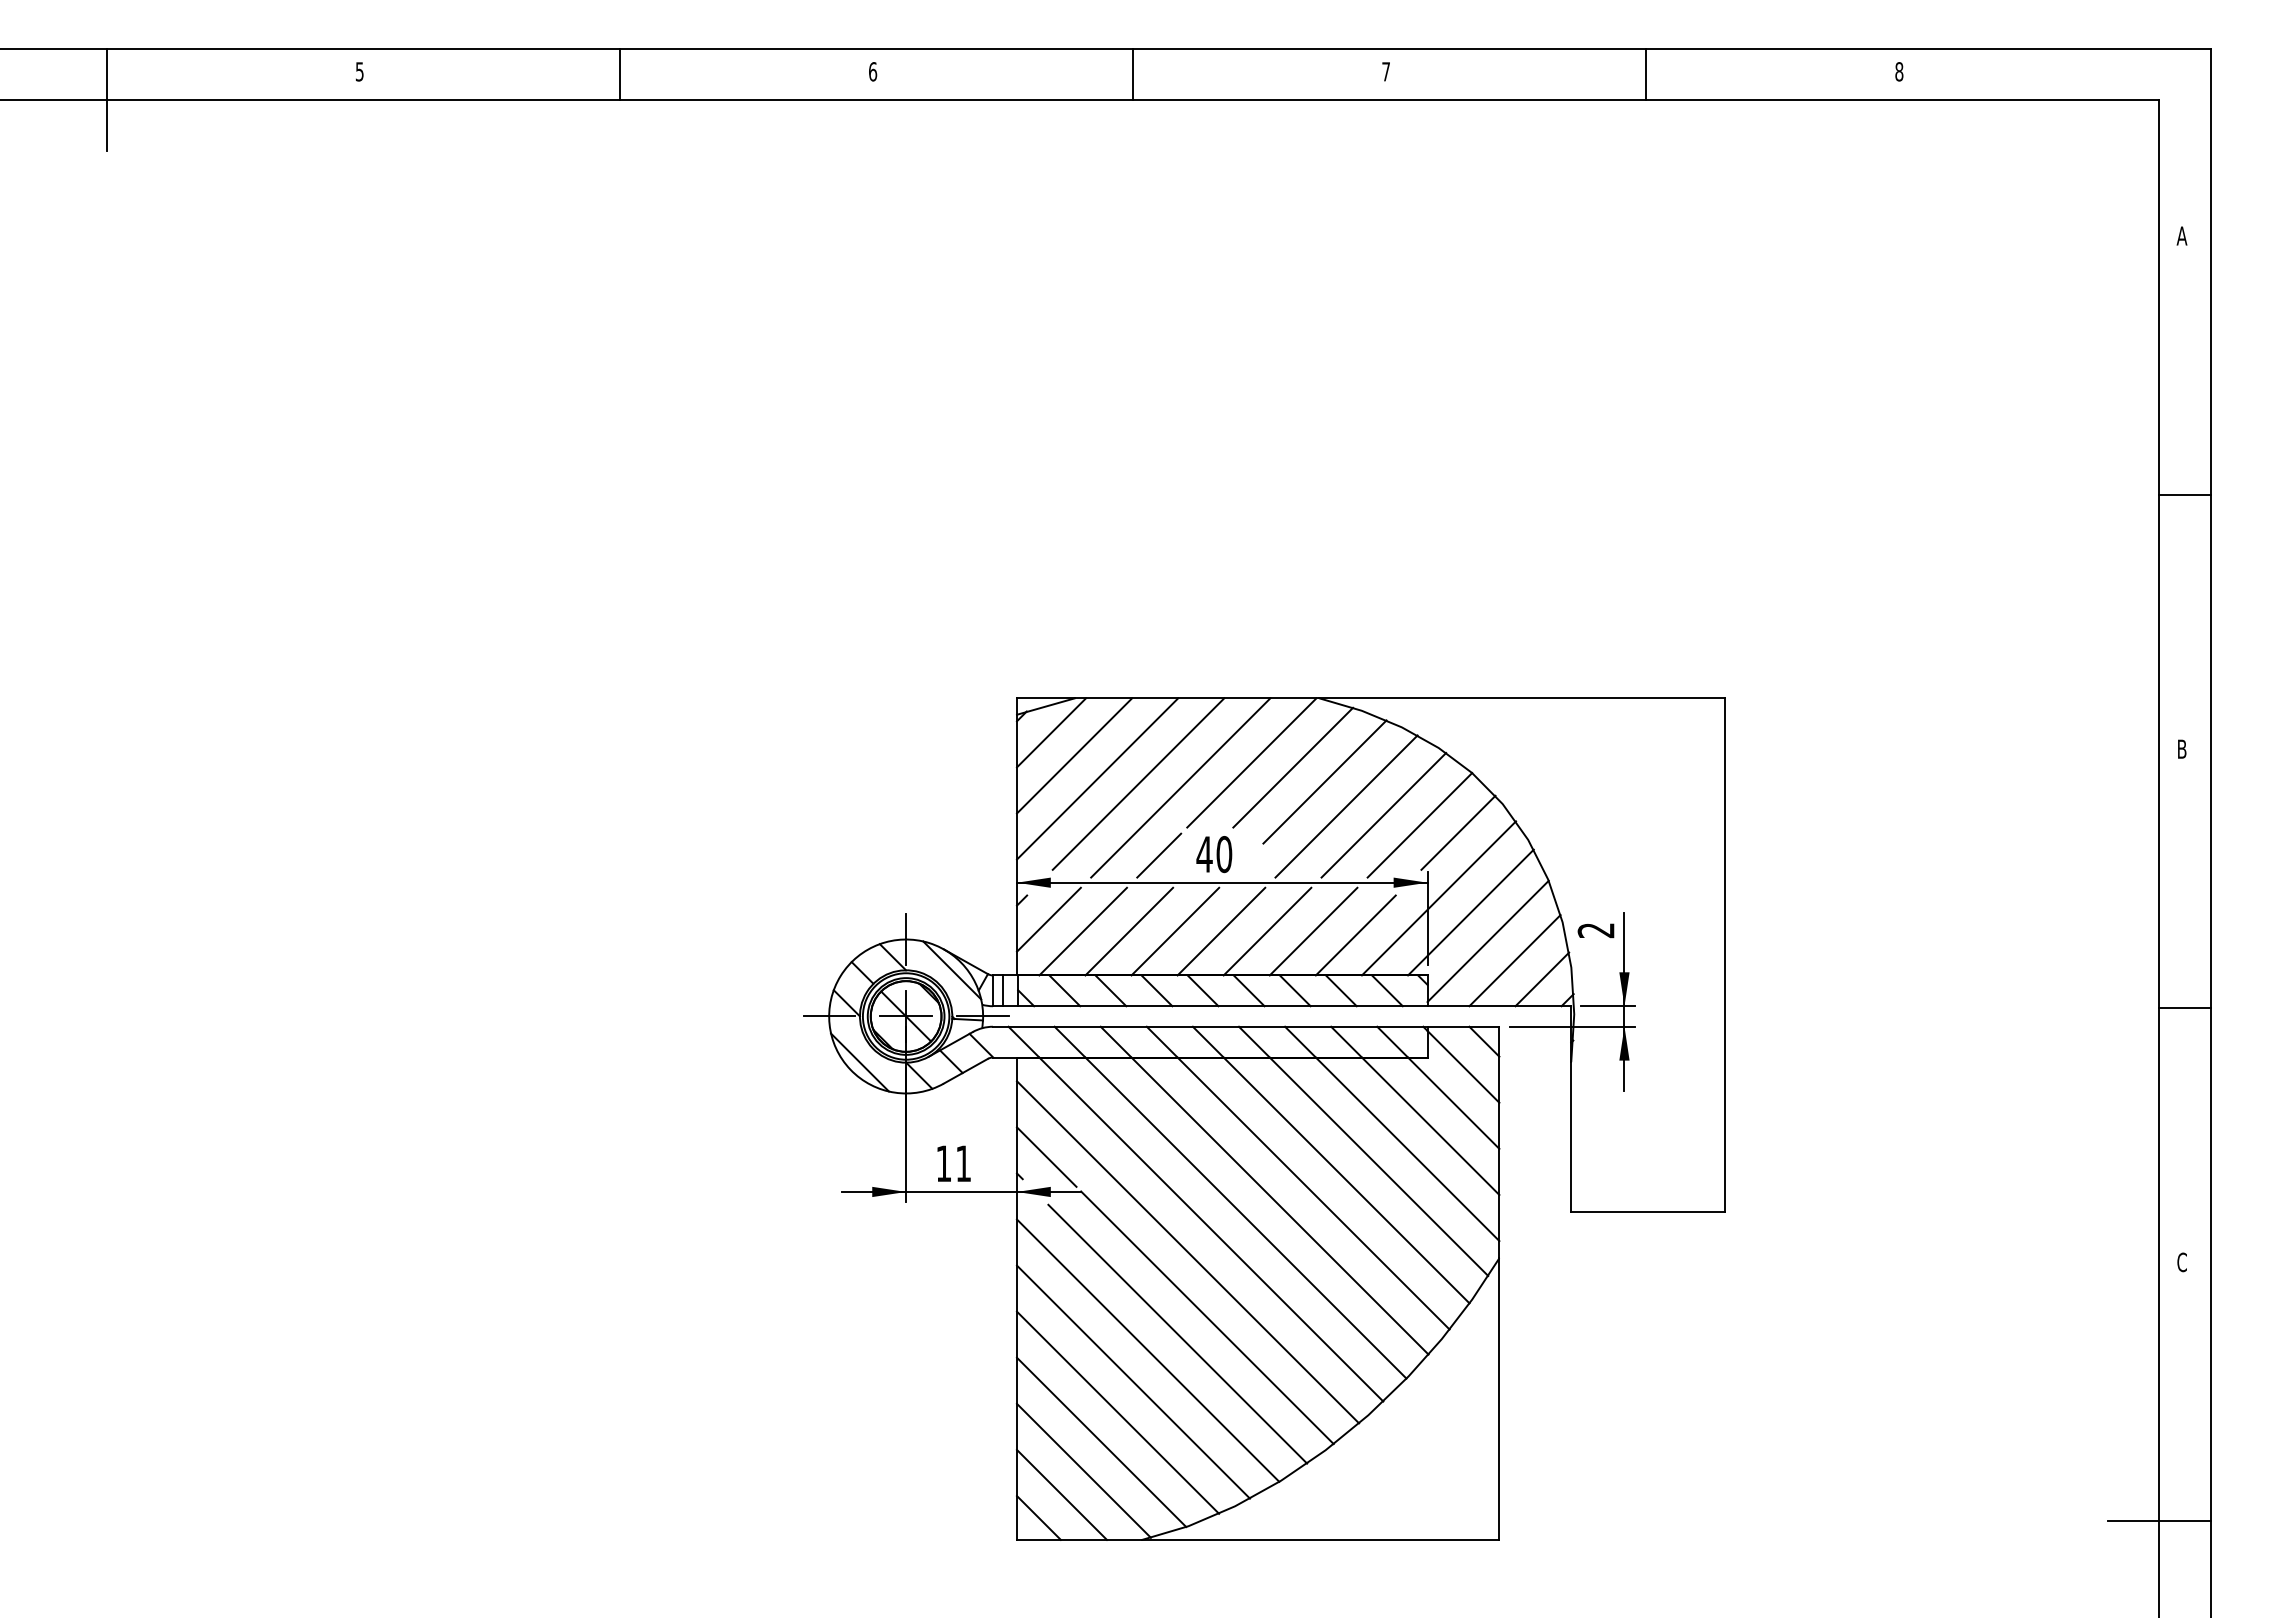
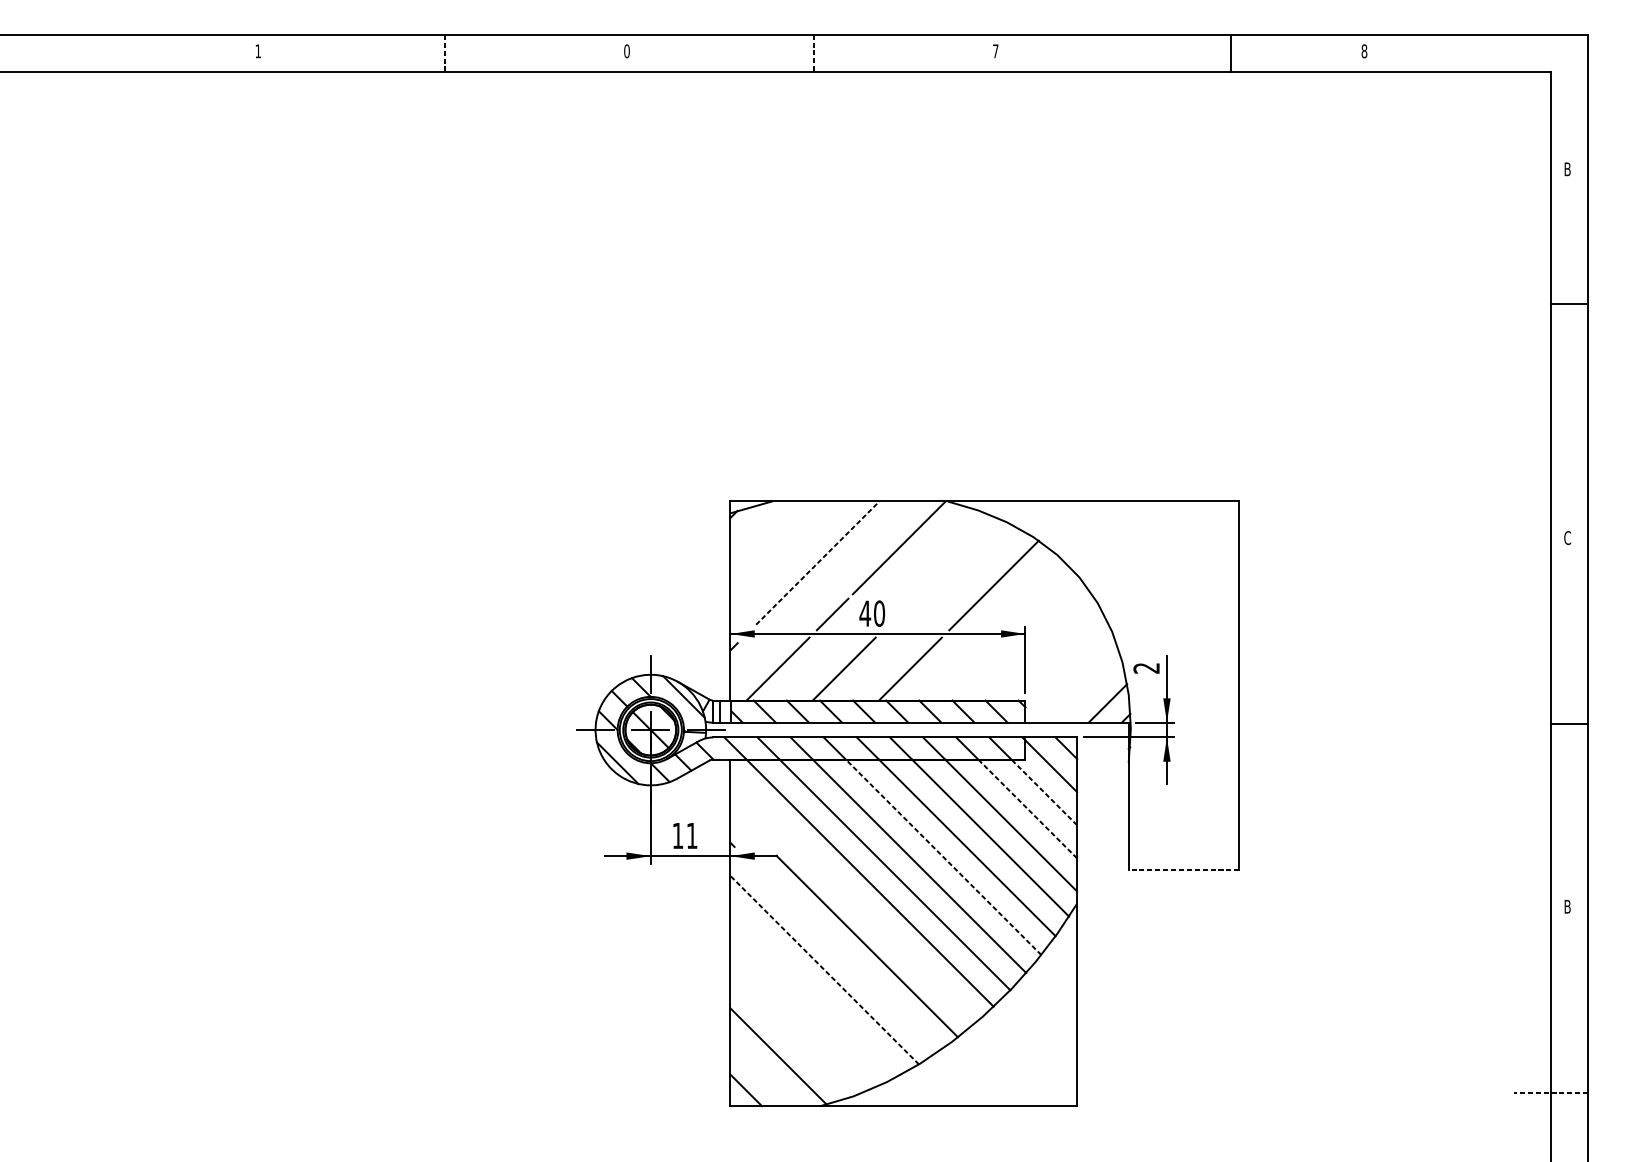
text: (359, 71) -> (258, 51), 5 -> 1
text: (873, 71) -> (627, 51), 6 -> 0
line: (1646, 73) -> (1230, 52), moved
line: (619, 74) -> (444, 53), solid -> dashed
line: (1132, 74) -> (813, 53), solid -> dashed
line: (106, 99) -> (76, 71), removed
text: (2181, 235) -> (1567, 168), A -> B
line: (2184, 495) -> (1569, 304), moved
line: (1051, 732) -> (755, 526), removed
text: (2181, 748) -> (1567, 537), B -> C
line: (1074, 755) -> (771, 542), removed
line: (1293, 767) -> (929, 551), removed
line: (1097, 778) -> (788, 559), removed
line: (1324, 781) -> (951, 561), removed
line: (1138, 783) -> (817, 562), solid -> dashed
line: (1180, 787) -> (847, 565), removed
line: (1346, 806) -> (967, 579), removed
line: (1419, 825) -> (1019, 592), removed
line: (1458, 832) -> (1047, 597), removed
line: (1438, 898) -> (1033, 645), removed
line: (1470, 912) -> (1056, 655), removed
line: (1048, 919) -> (753, 660), removed
line: (1129, 931) -> (811, 669), removed
line: (1221, 931) -> (877, 669), removed
line: (1313, 931) -> (943, 669), removed
line: (1355, 935) -> (973, 671), removed
line: (1487, 941) -> (1068, 676), removed
line: (1514, 960) -> (1087, 689), removed
line: (1453, 1103) -> (1044, 792), solid -> dashed
line: (1430, 1125) -> (1027, 808), solid -> dashed
line: (1046, 1156) -> (751, 830), removed
line: (1313, 1193) -> (943, 857), solid -> dashed
line: (1648, 1211) -> (1184, 870), solid -> dashed
line: (1187, 1252) -> (852, 899), removed
text: (2181, 1262) -> (1567, 906), C -> B
line: (1177, 1333) -> (845, 957), removed
line: (1147, 1350) -> (824, 970), solid -> dashed
line: (1133, 1381) -> (814, 992), removed
line: (1117, 1412) -> (802, 1014), removed
line: (1101, 1442) -> (791, 1036), removed
line: (1061, 1494) -> (762, 1073), removed
line: (2158, 1521) -> (1550, 1092), solid -> dashed

